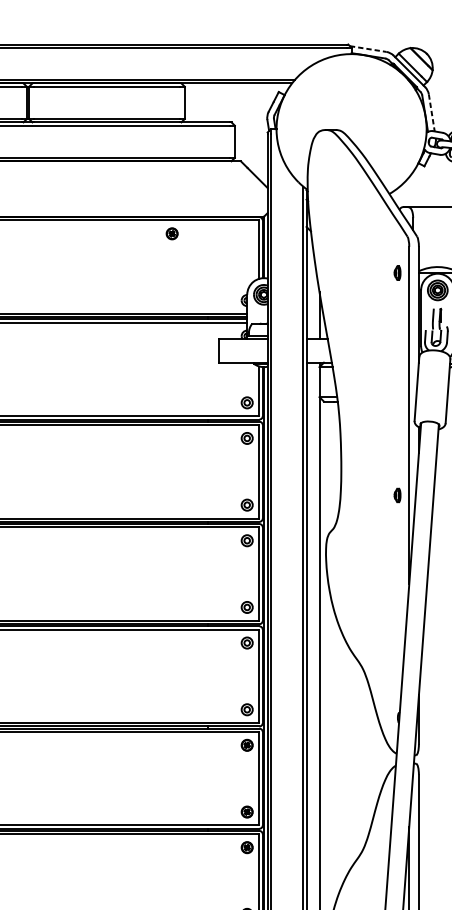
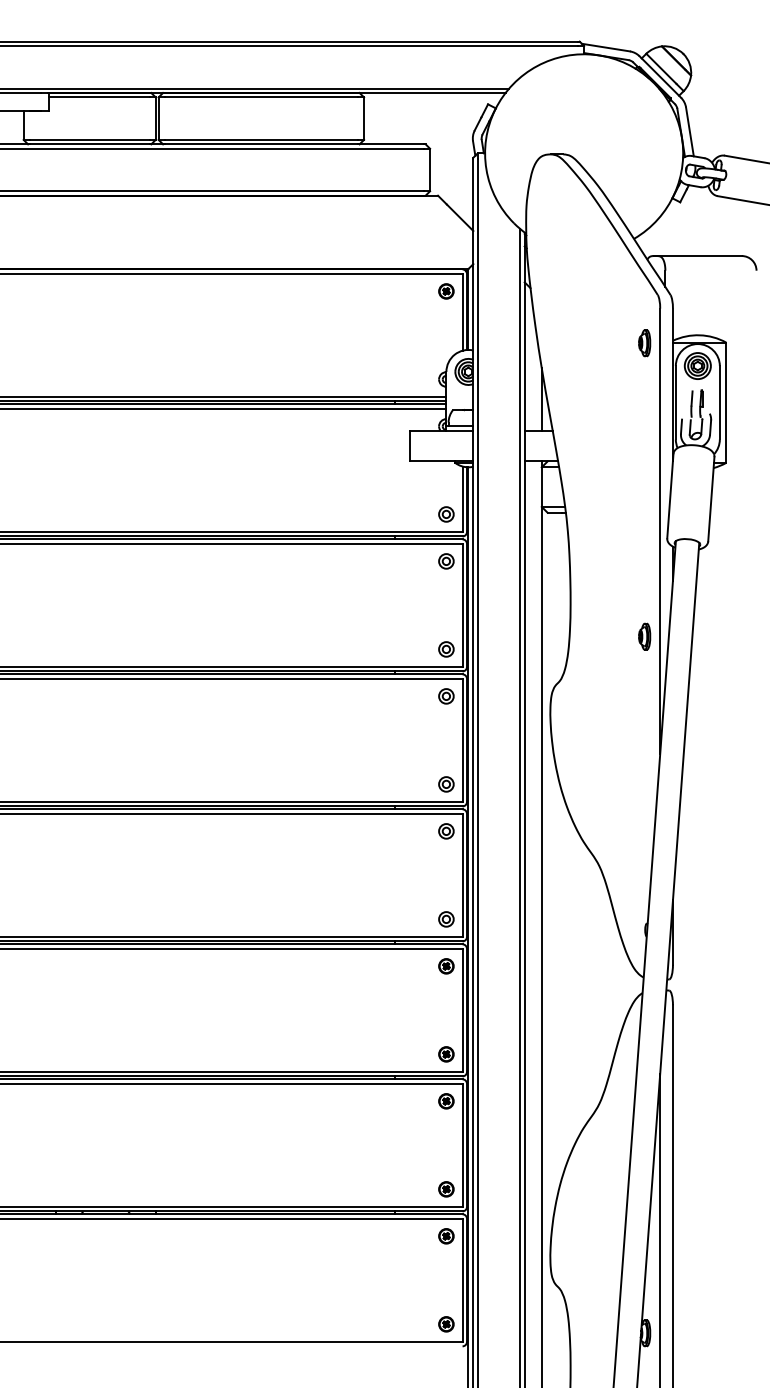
line: (368, 48) -> (606, 47), dashed -> solid
line: (431, 112) -> (689, 131), dashed -> solid
part: (172, 233) -> (446, 291), moved
part: (397, 273) -> (644, 343), size x1.43
part: (397, 495) -> (644, 636), size x1.43

